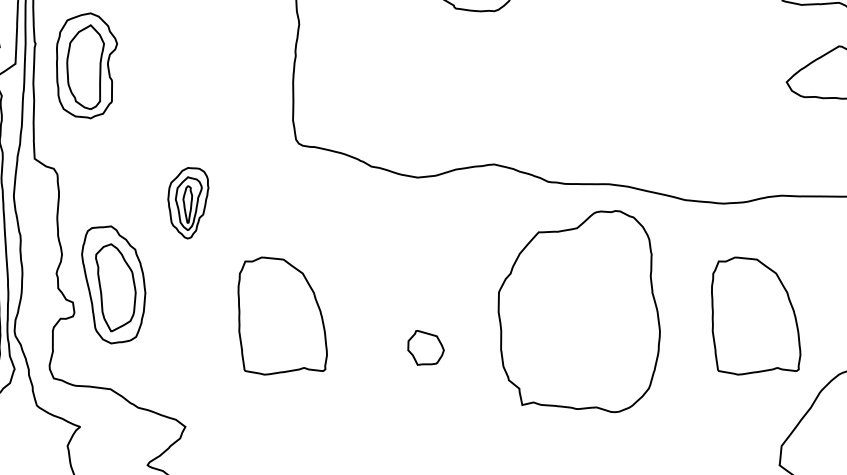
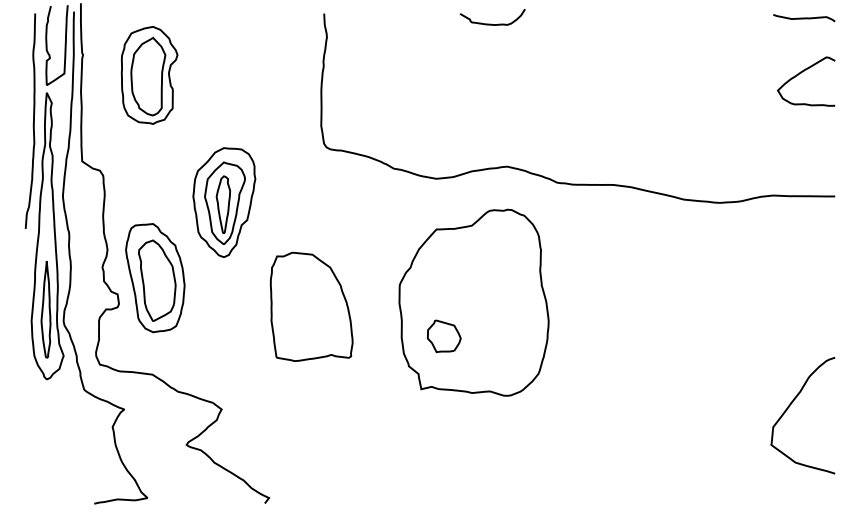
part: (86, 65) -> (149, 75), moved
part: (188, 203) -> (224, 202), size x1.67
part: (578, 311) -> (473, 302), moved
part: (755, 315) -> (749, 306), removed

